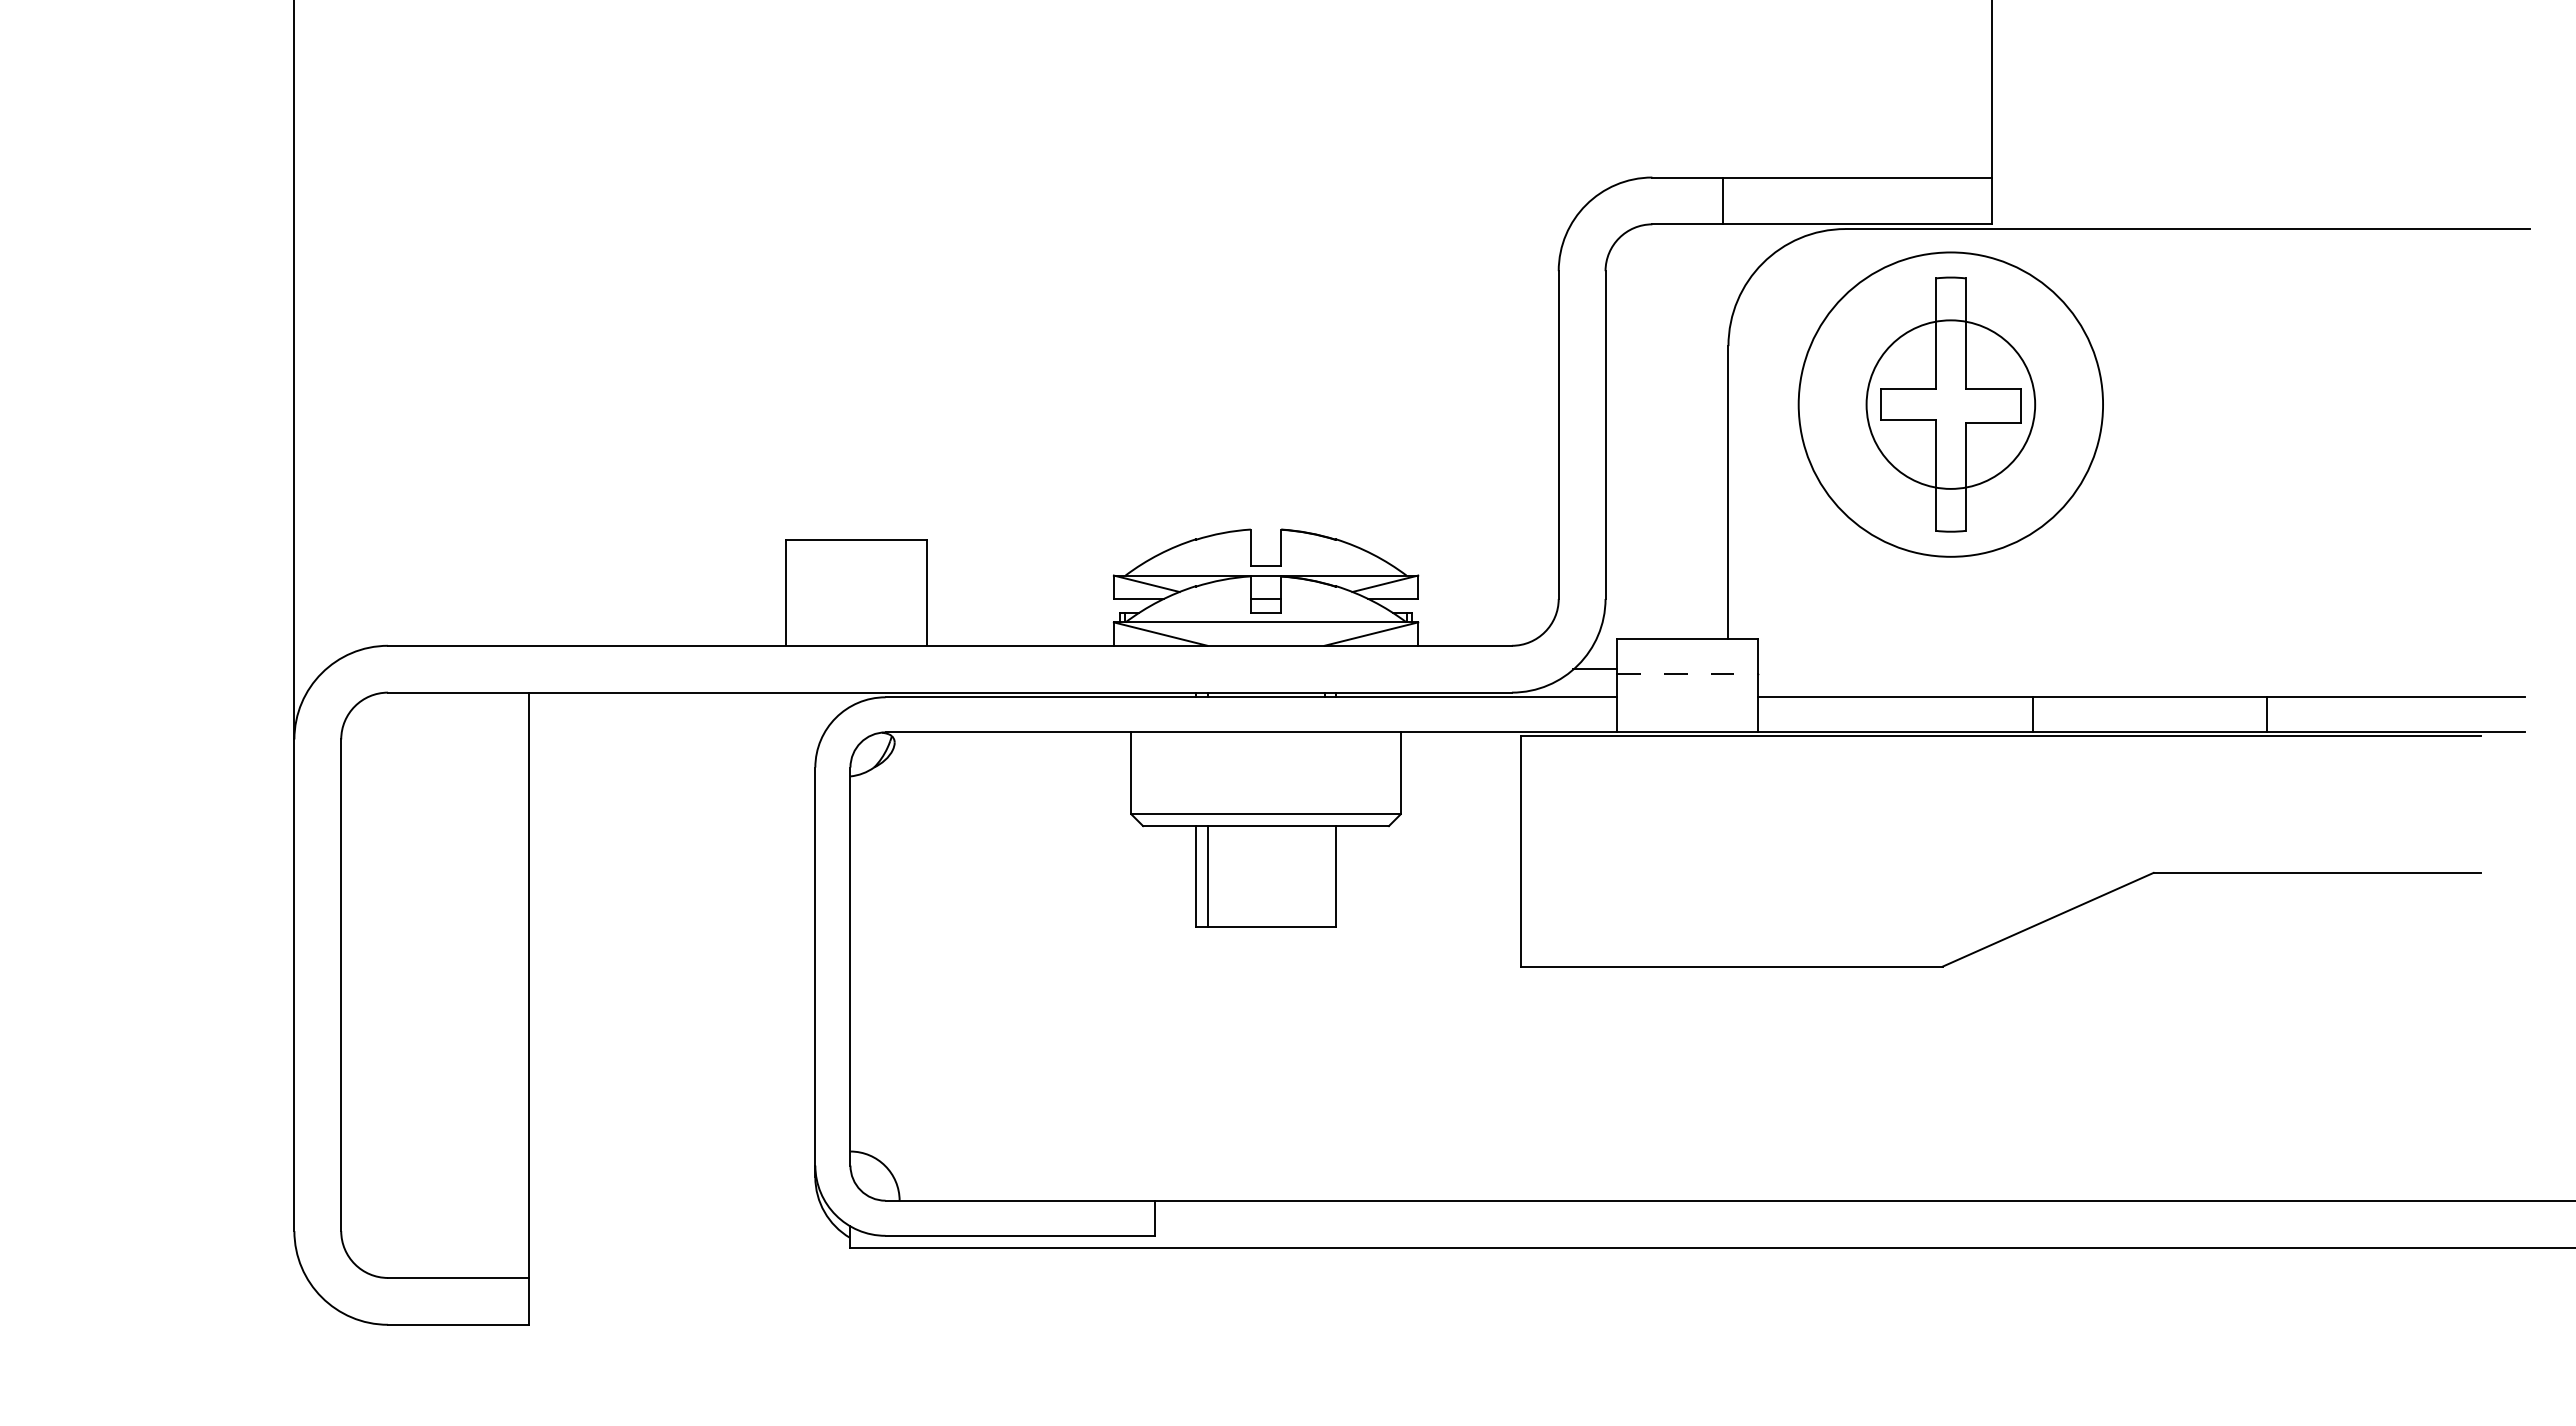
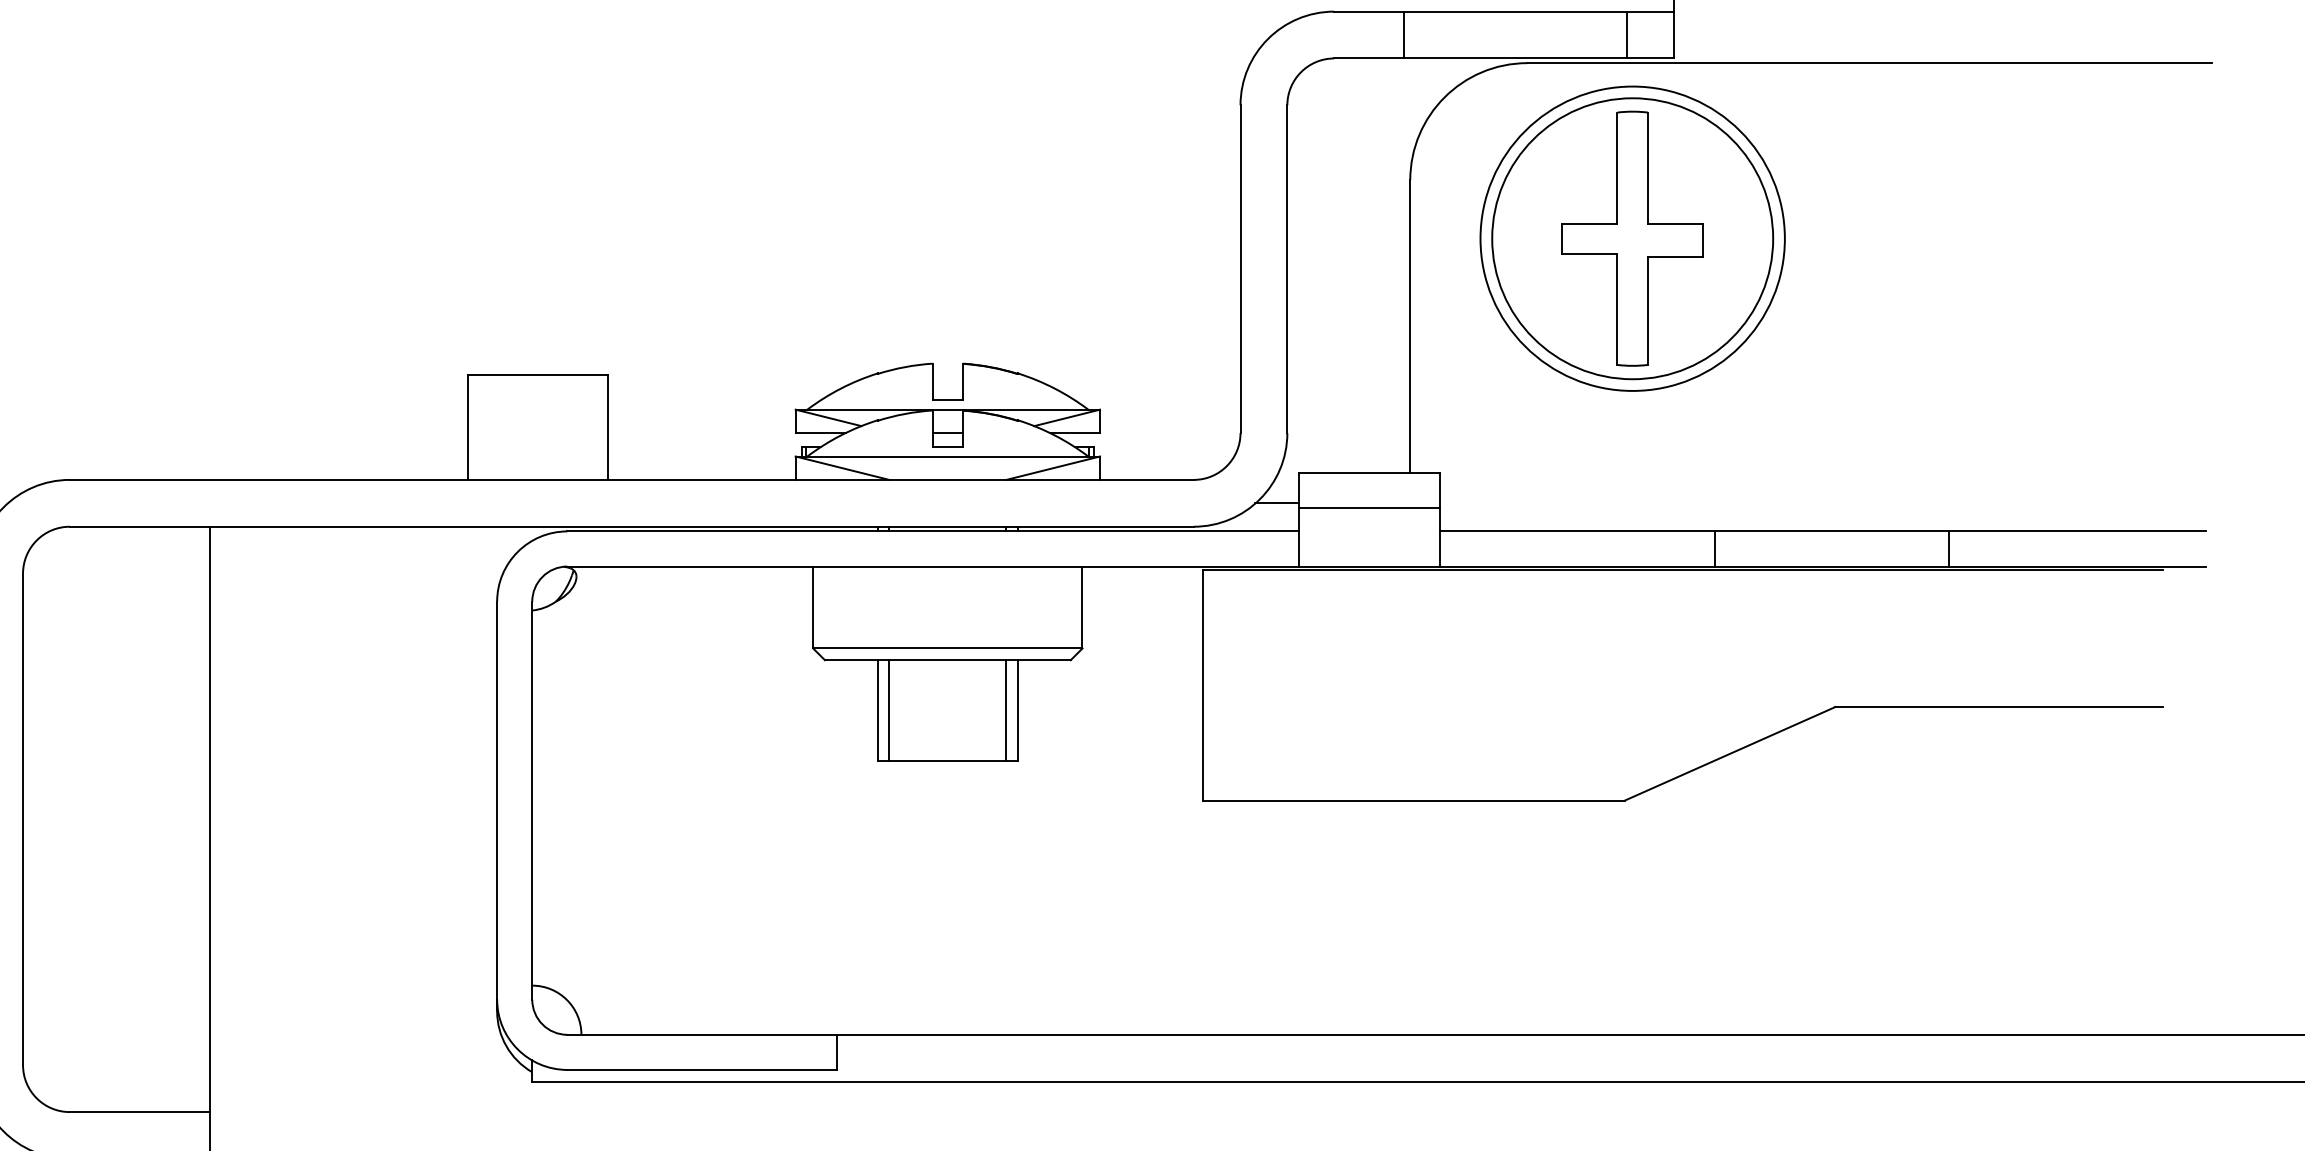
line: (1945, 200) -> (1627, 34), added
circle: (1950, 404) -> (1632, 238), size x1.67
line: (1687, 673) -> (1369, 507), dashed -> solid
line: (1324, 876) -> (1006, 710), added

